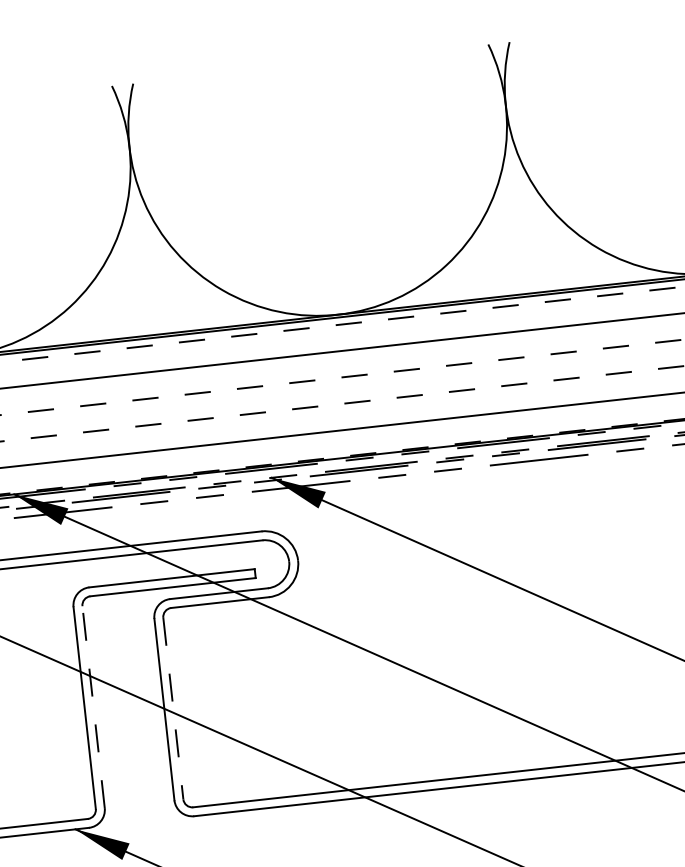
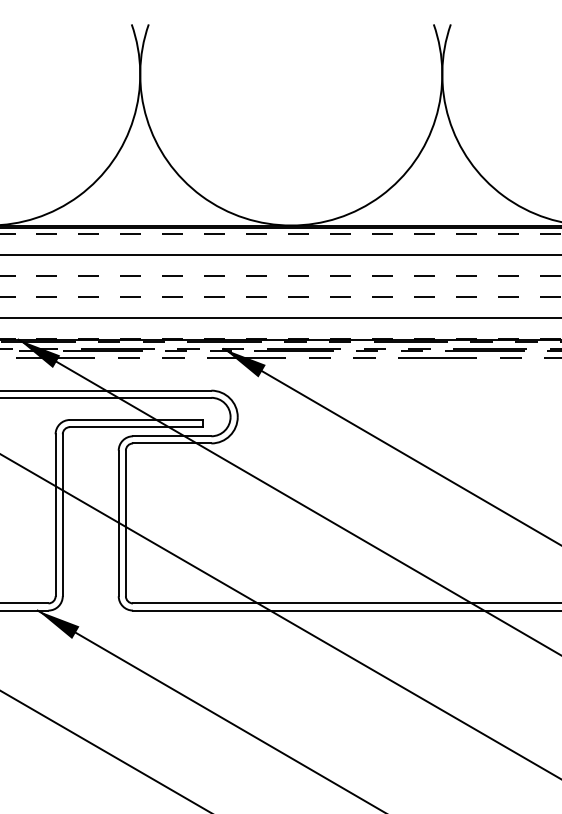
line: (93, 707) -> (62, 515), dashed -> solid
line: (172, 708) -> (125, 523), dashed -> solid

